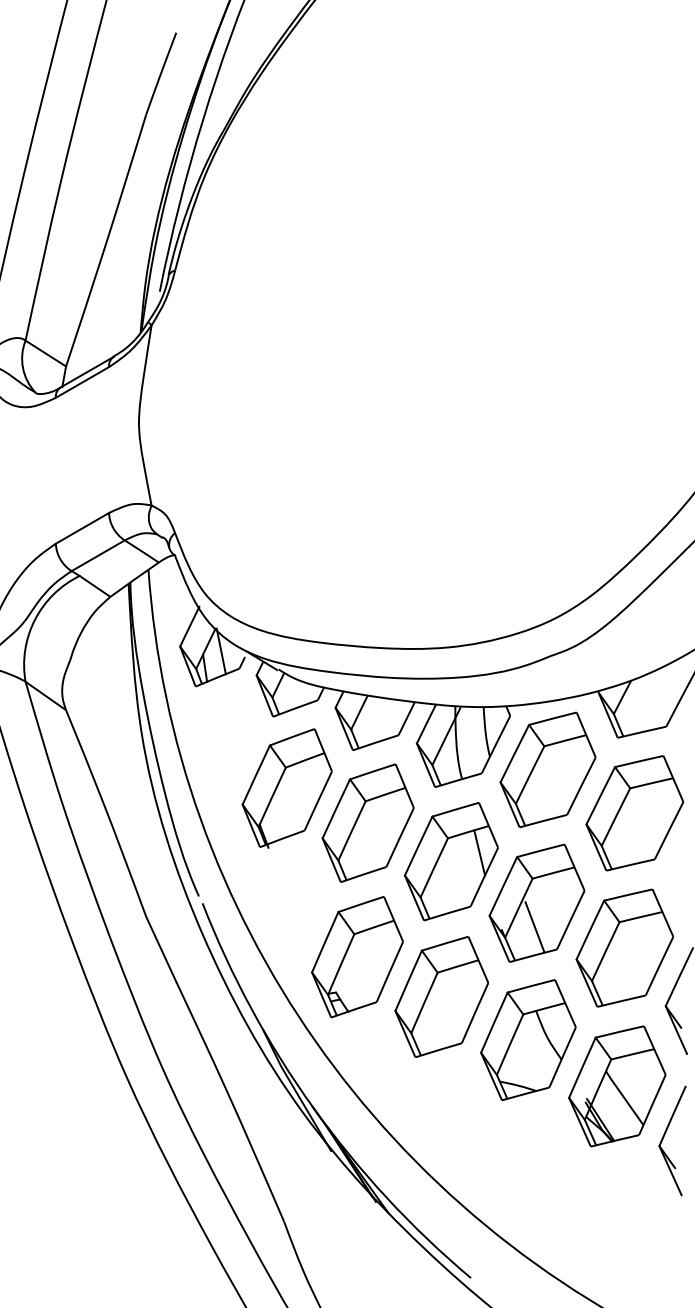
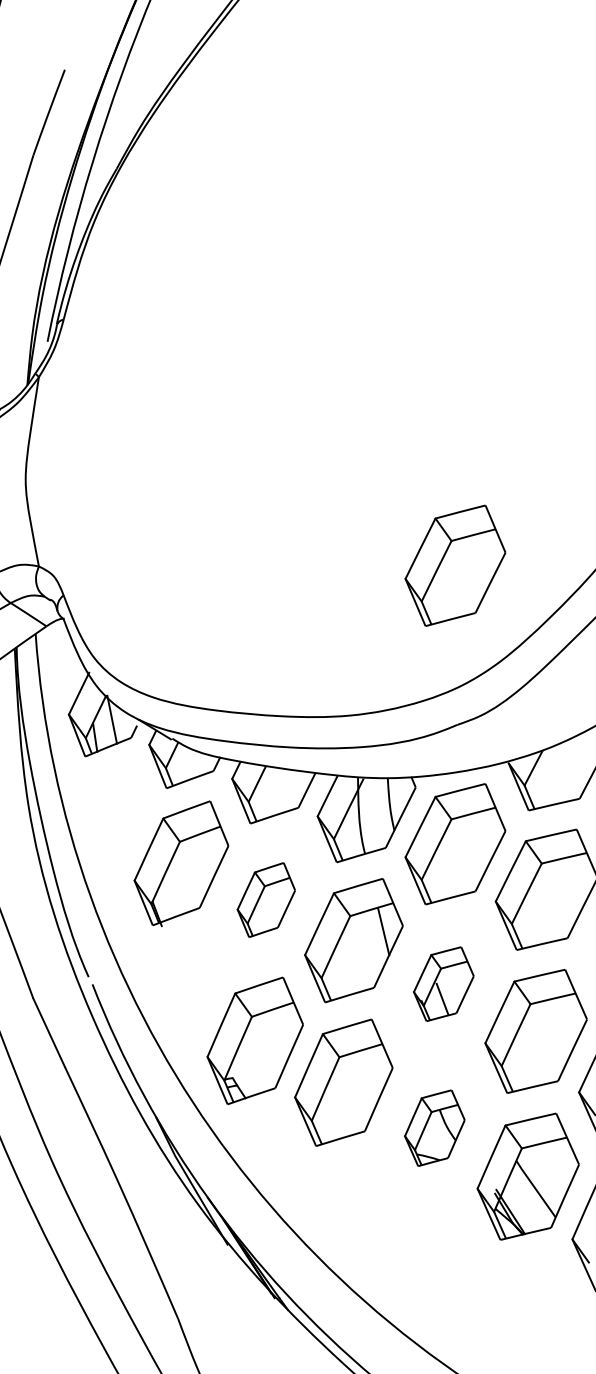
part: (547, 504) -> (454, 565), added
part: (367, 822) -> (265, 899), size x0.6
part: (536, 902) -> (443, 983), size x0.6
part: (528, 1040) -> (434, 1128), size x0.6

